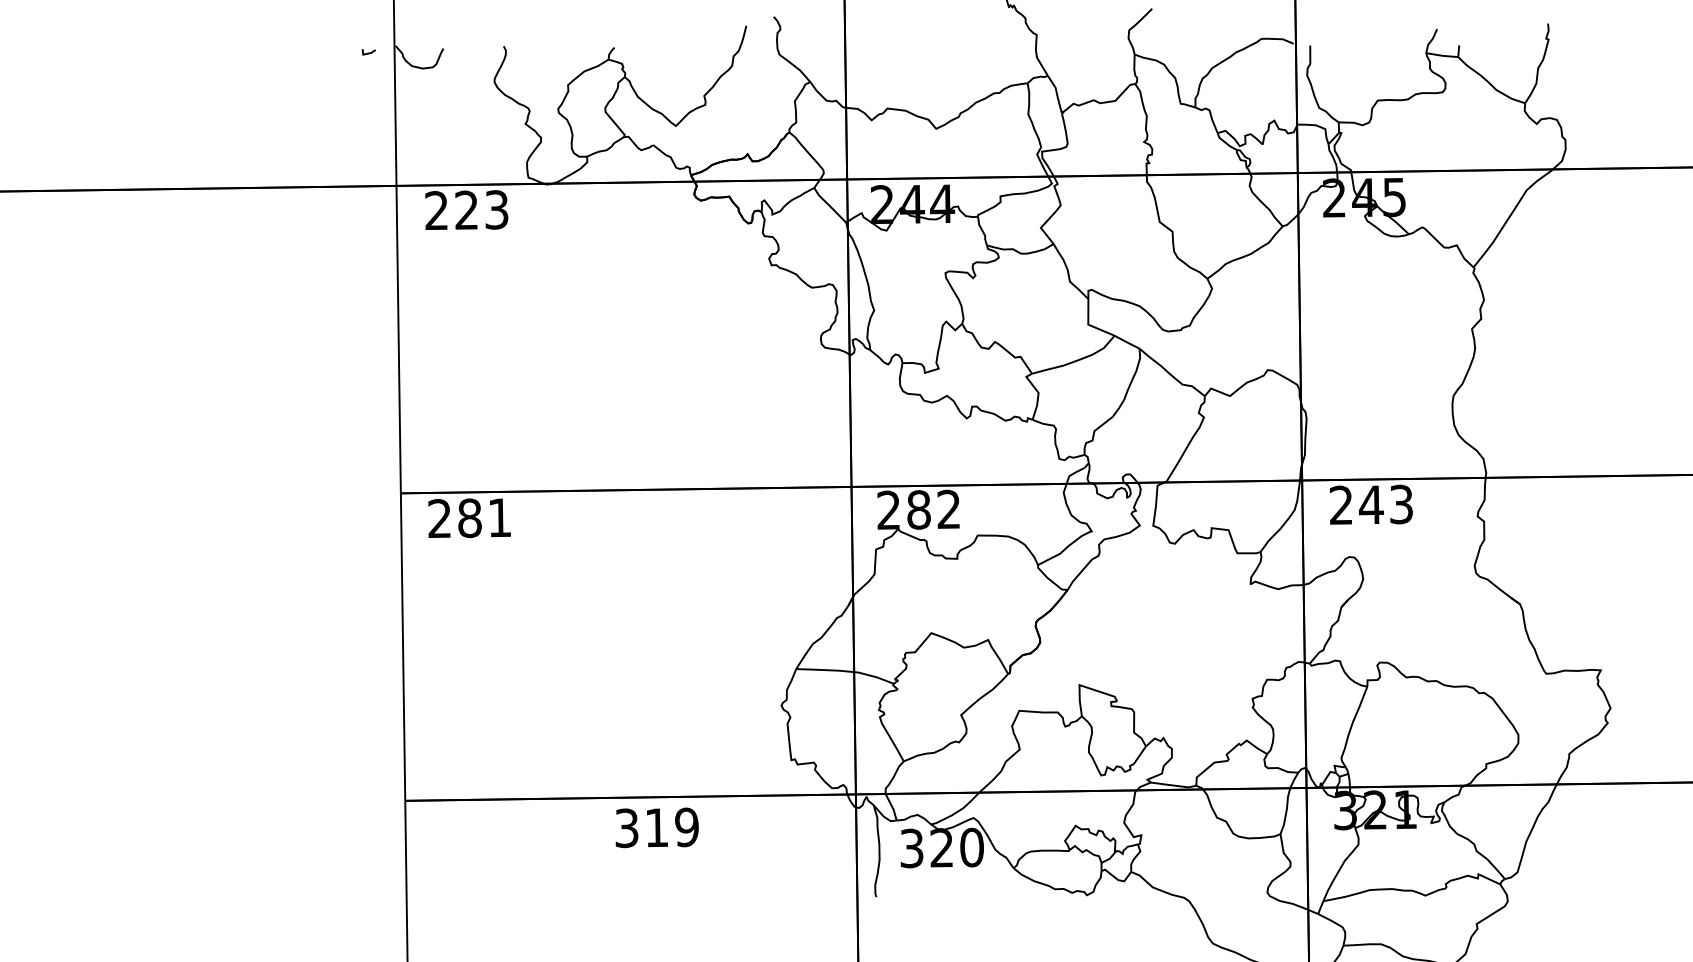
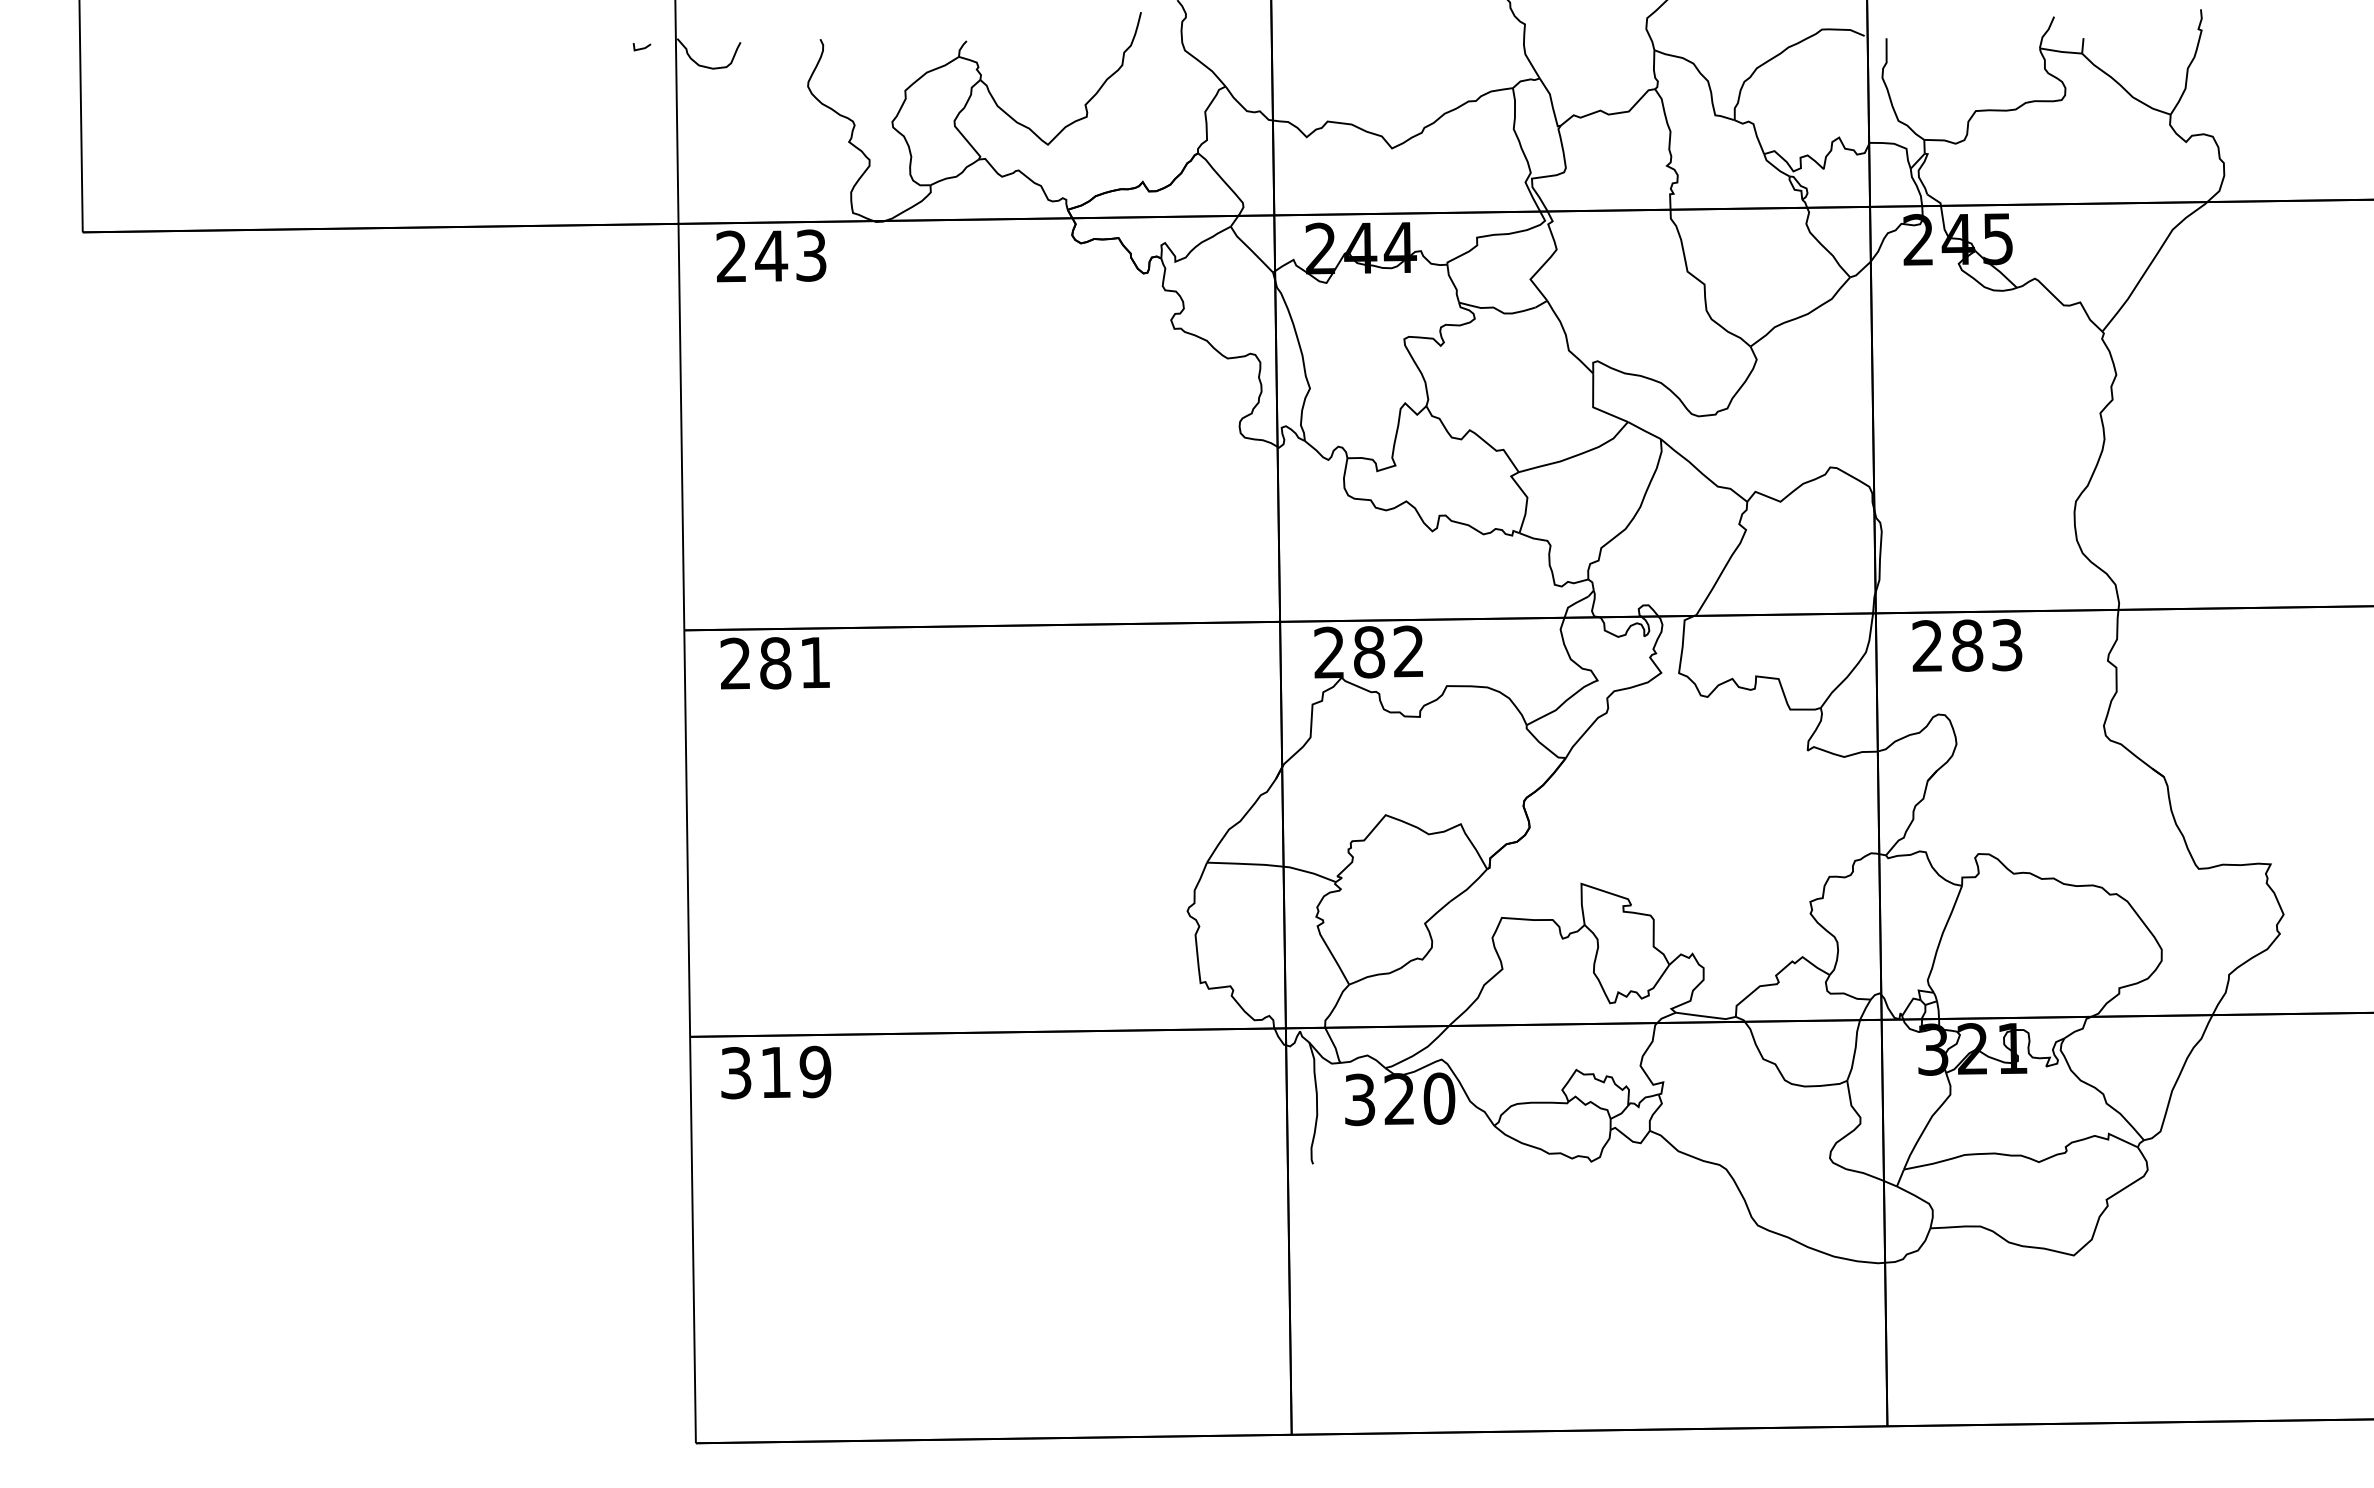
text: (466, 209) -> (771, 255), 223 -> 243
text: (1371, 504) -> (1967, 645), 243 -> 283
text: (657, 827) -> (776, 1072), moved

